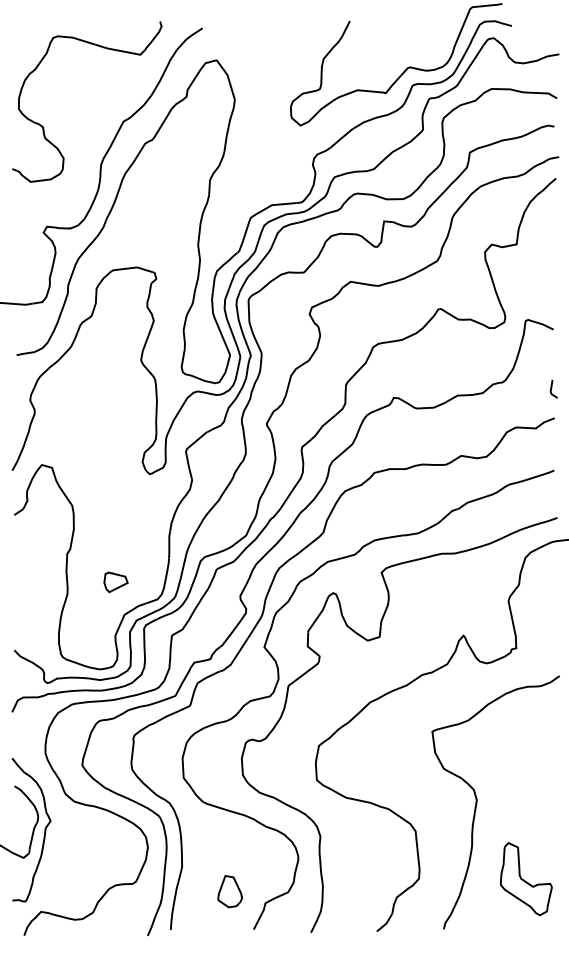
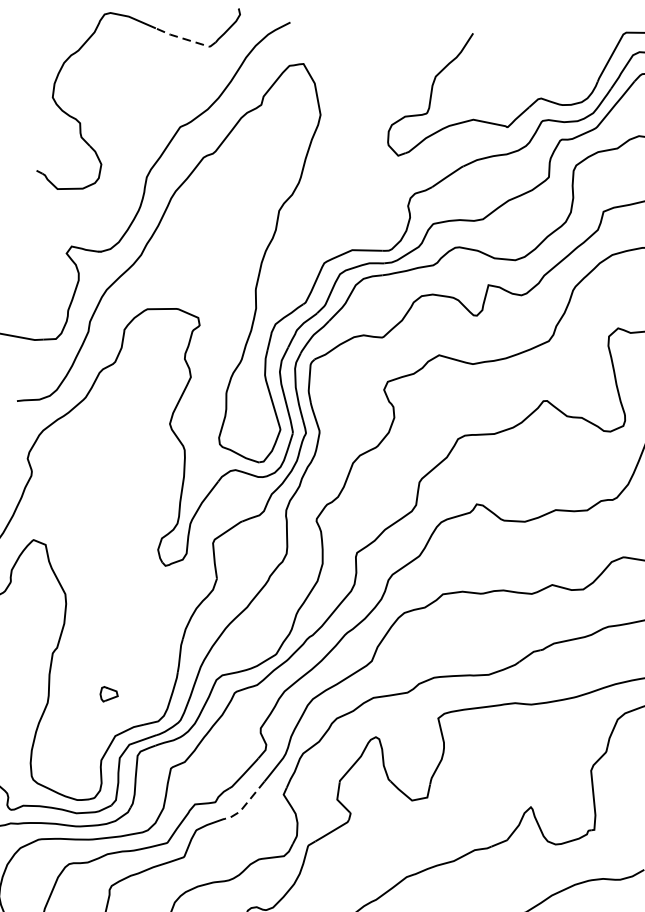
line: (120, 50) -> (186, 38), solid -> dashed
part: (115, 582) -> (108, 694), size x0.6
line: (234, 658) -> (245, 804), solid -> dashed

